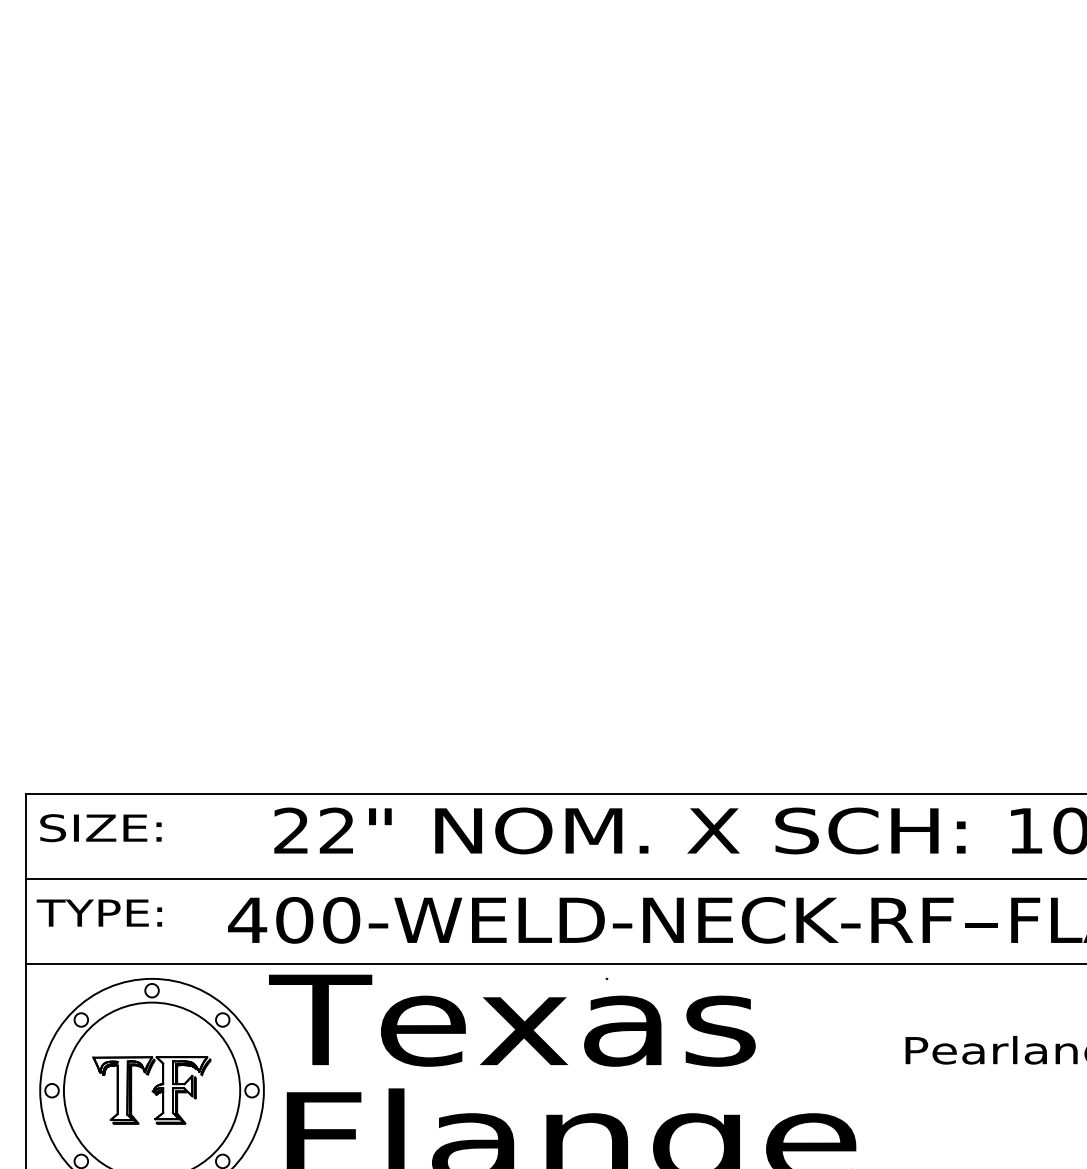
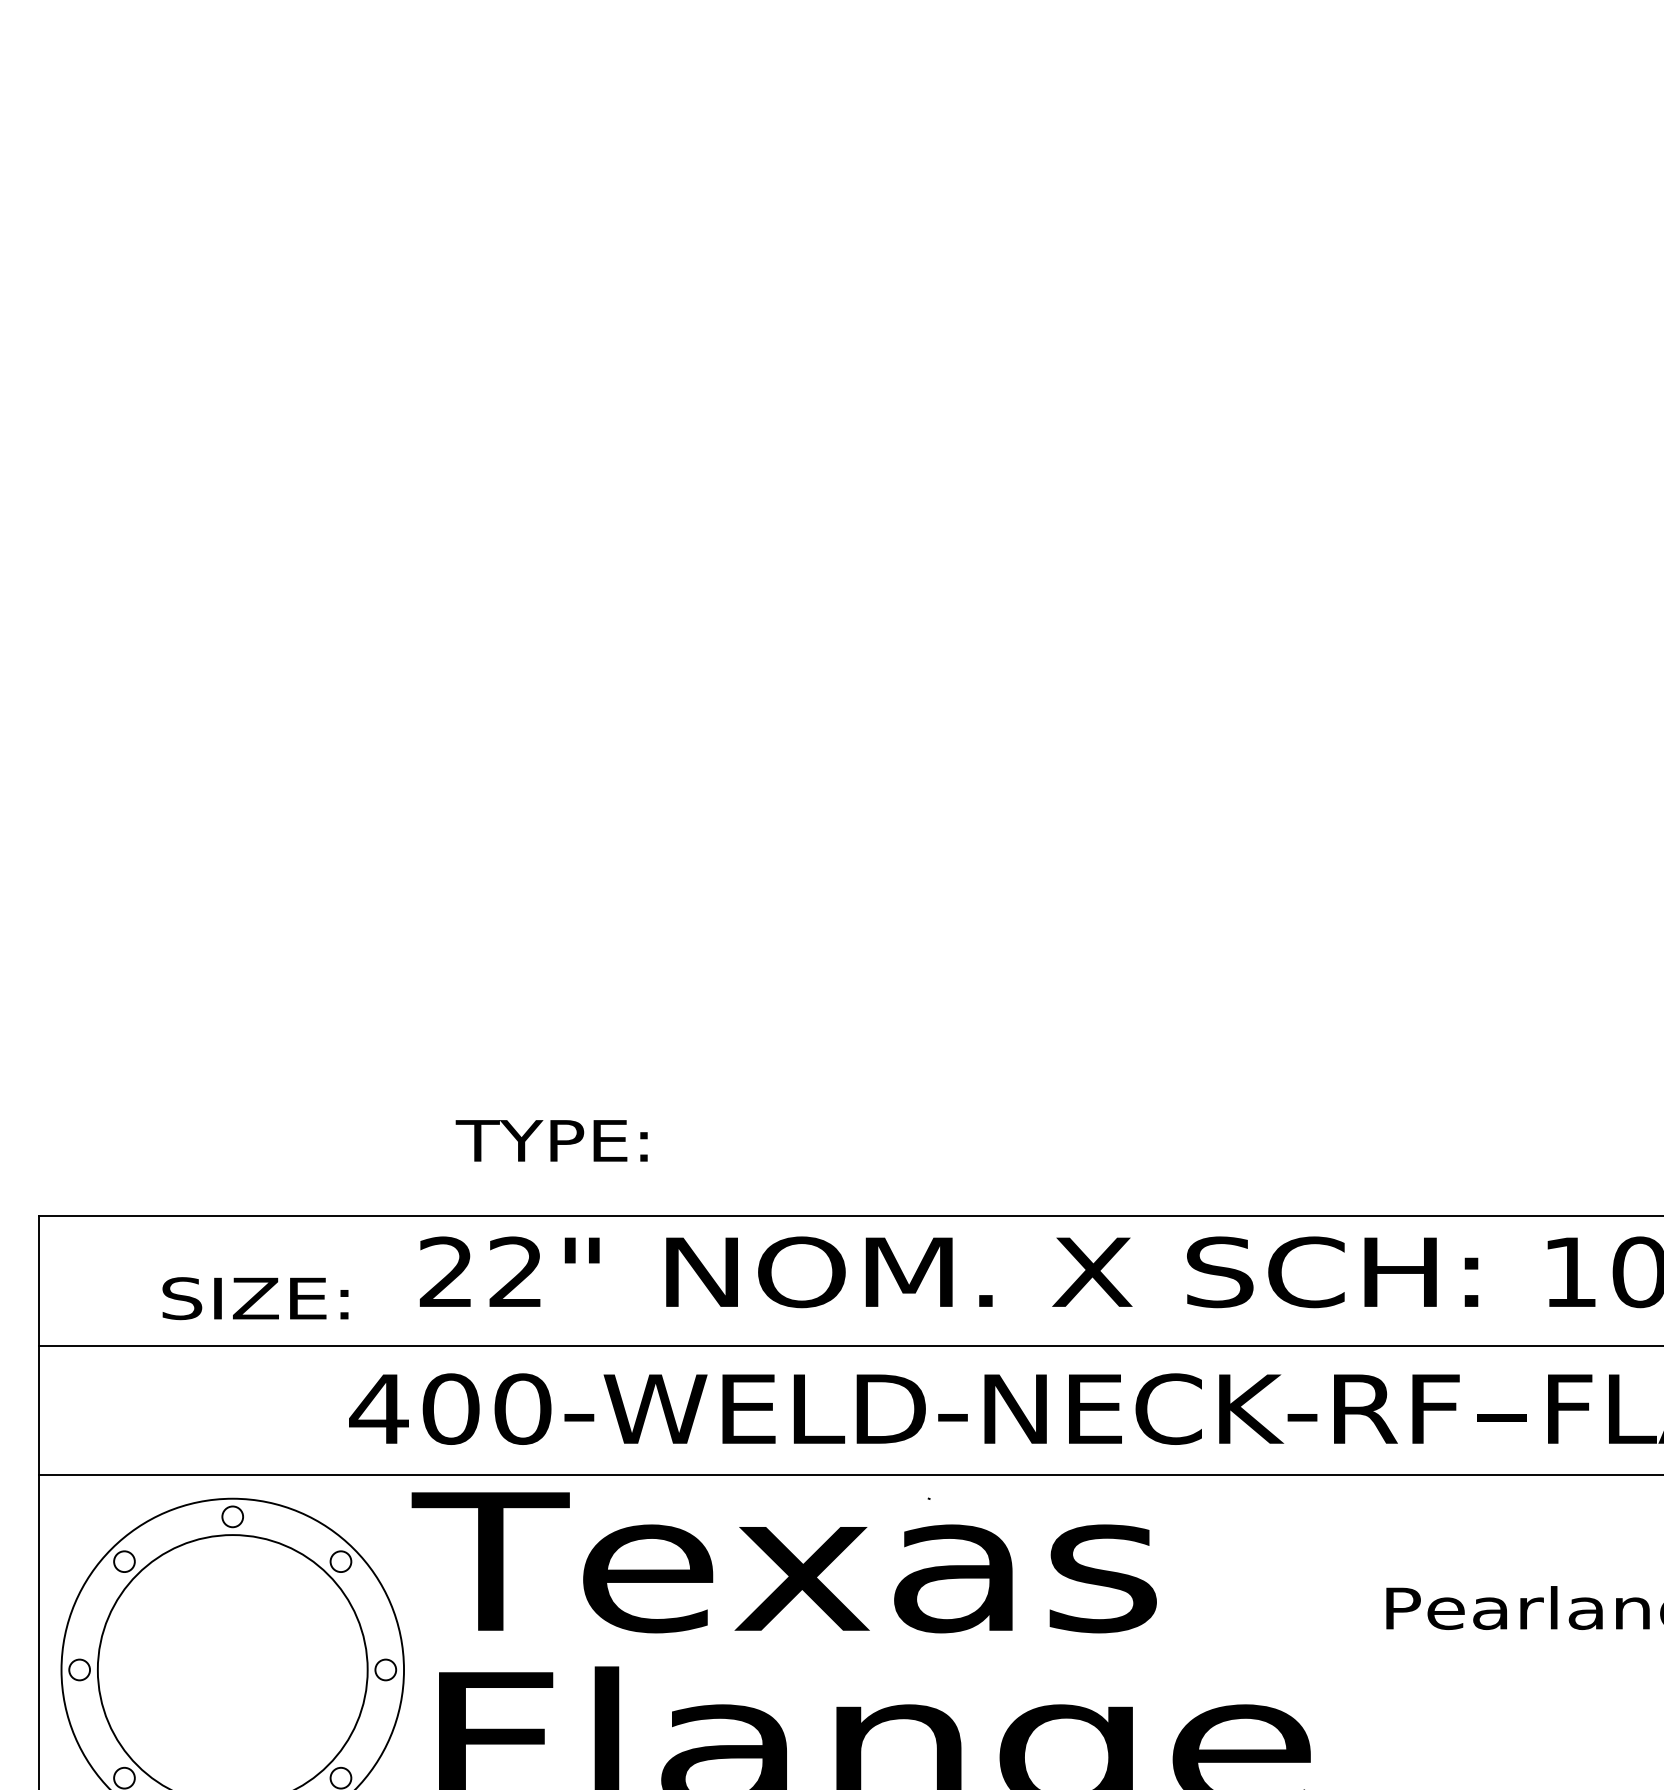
text: (100, 828) -> (254, 1299), moved
text: (98, 912) -> (550, 1139), moved
part: (151, 1090) -> (231, 1669), removed

